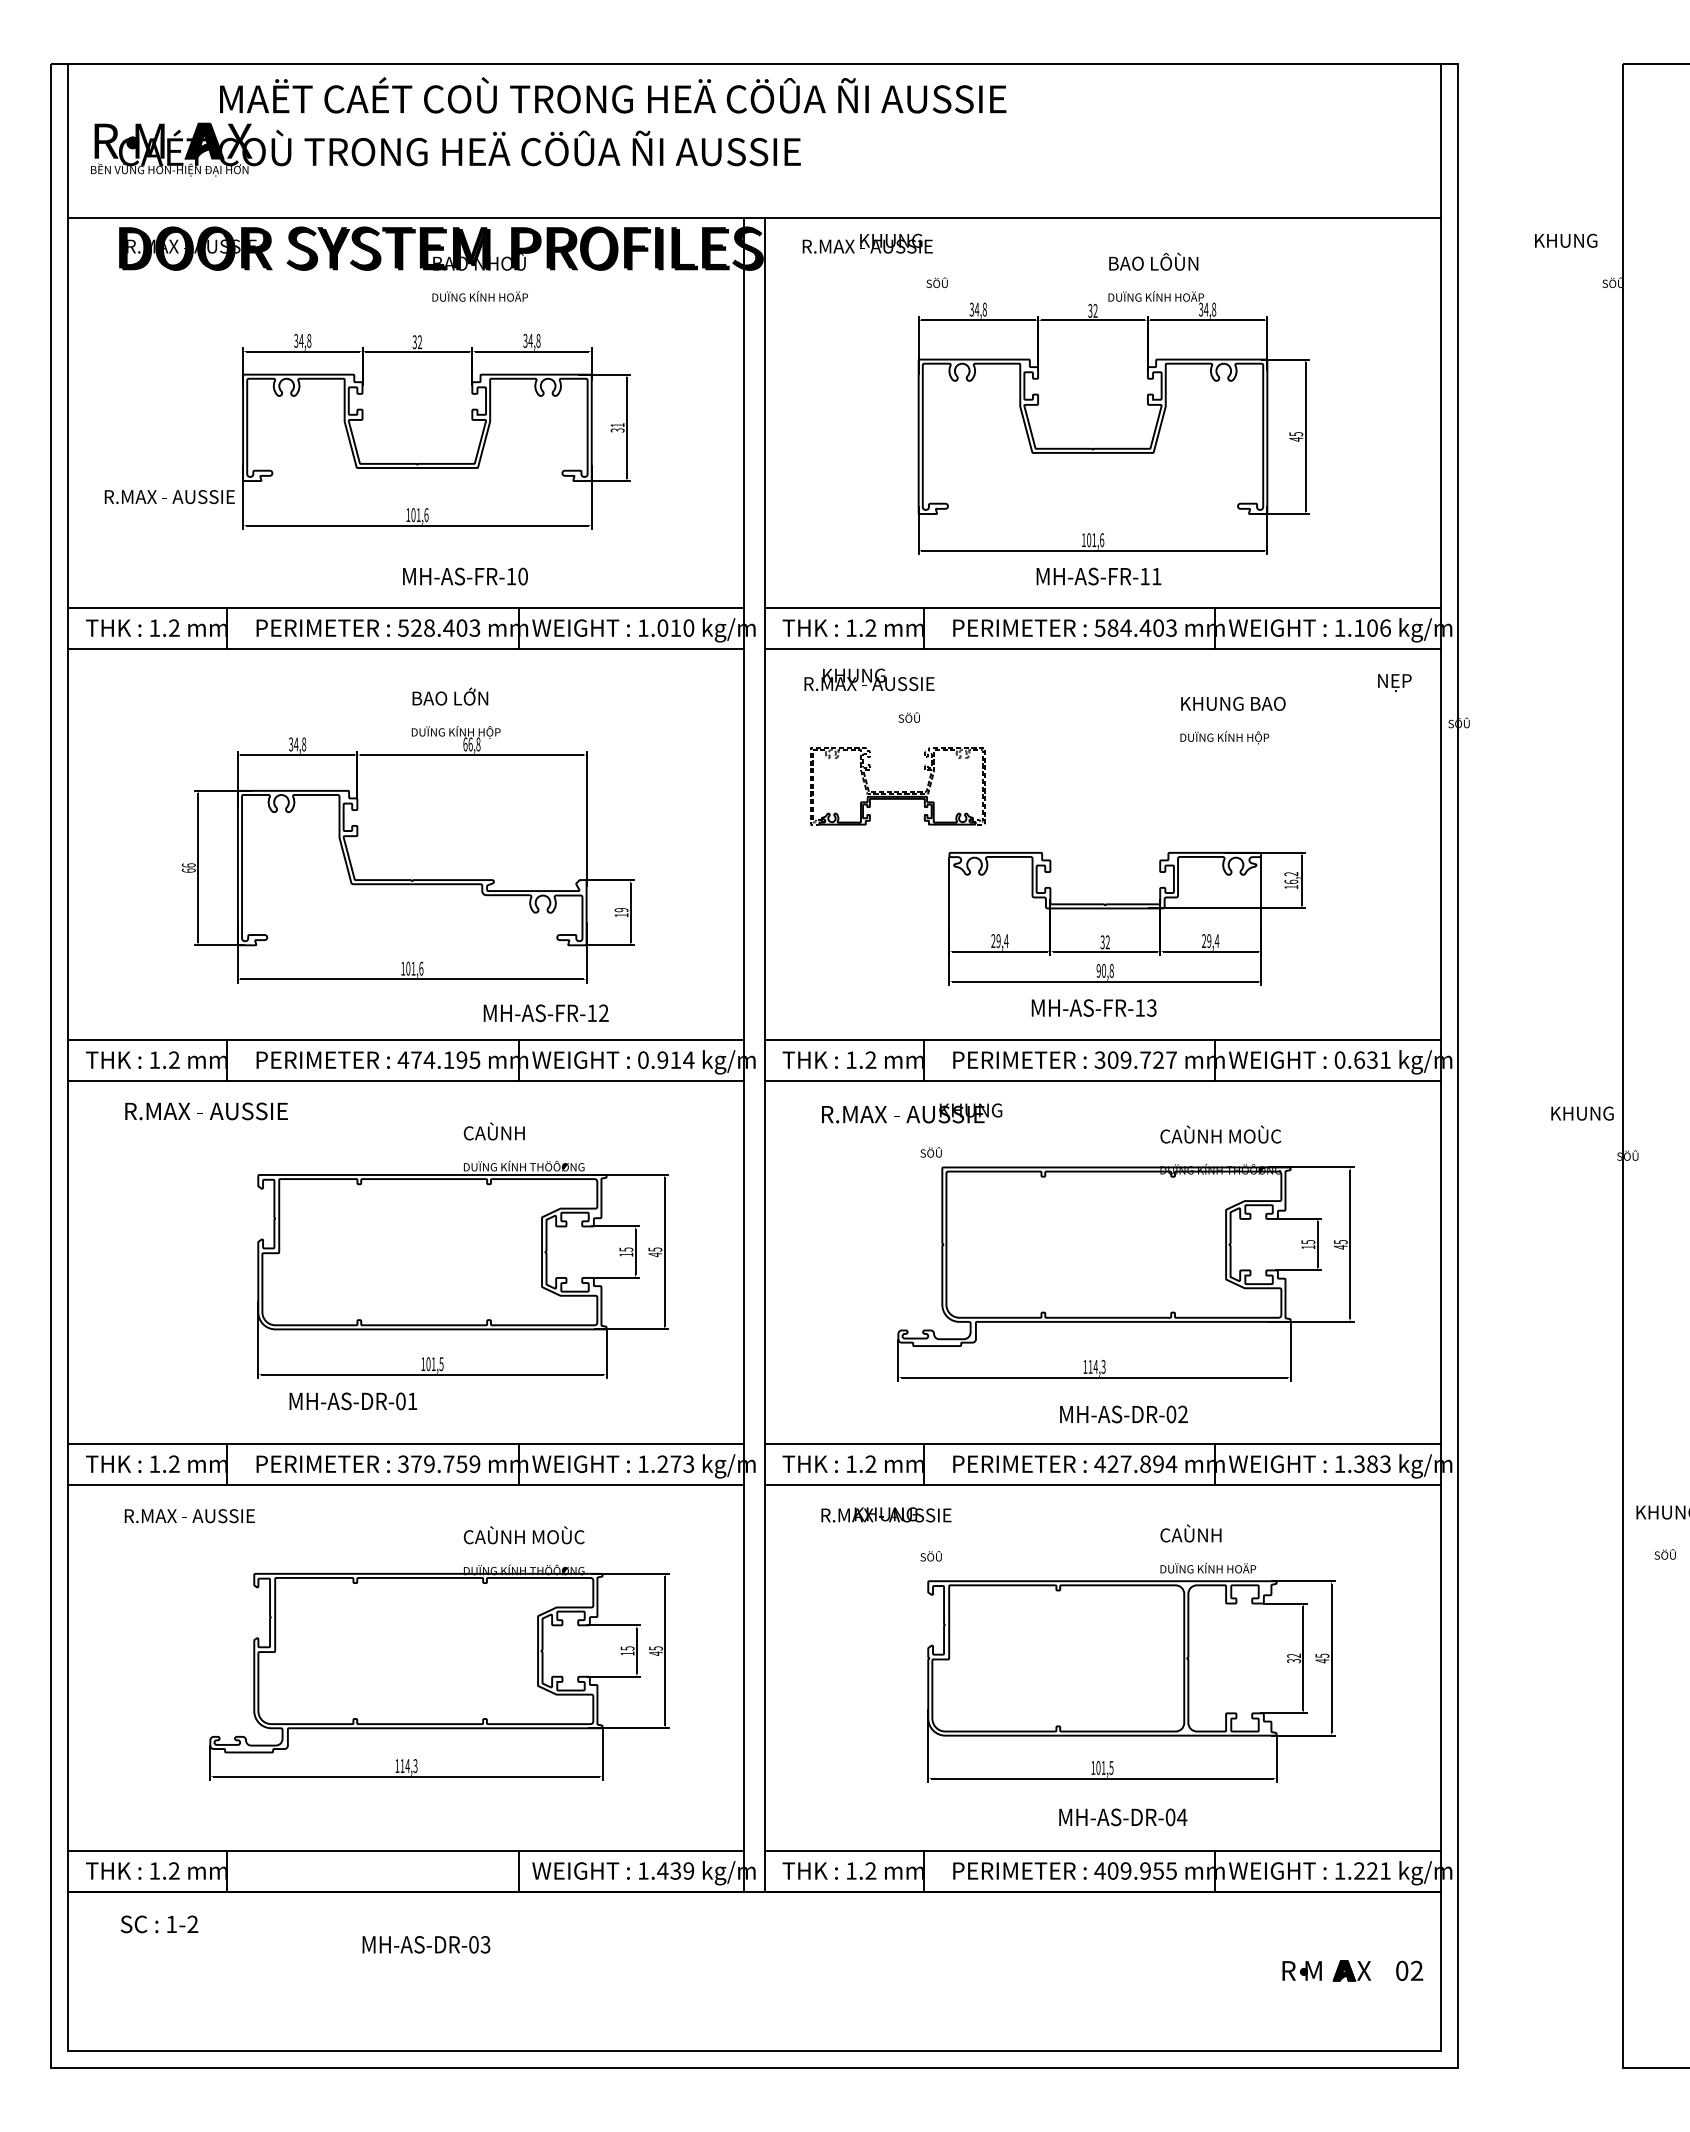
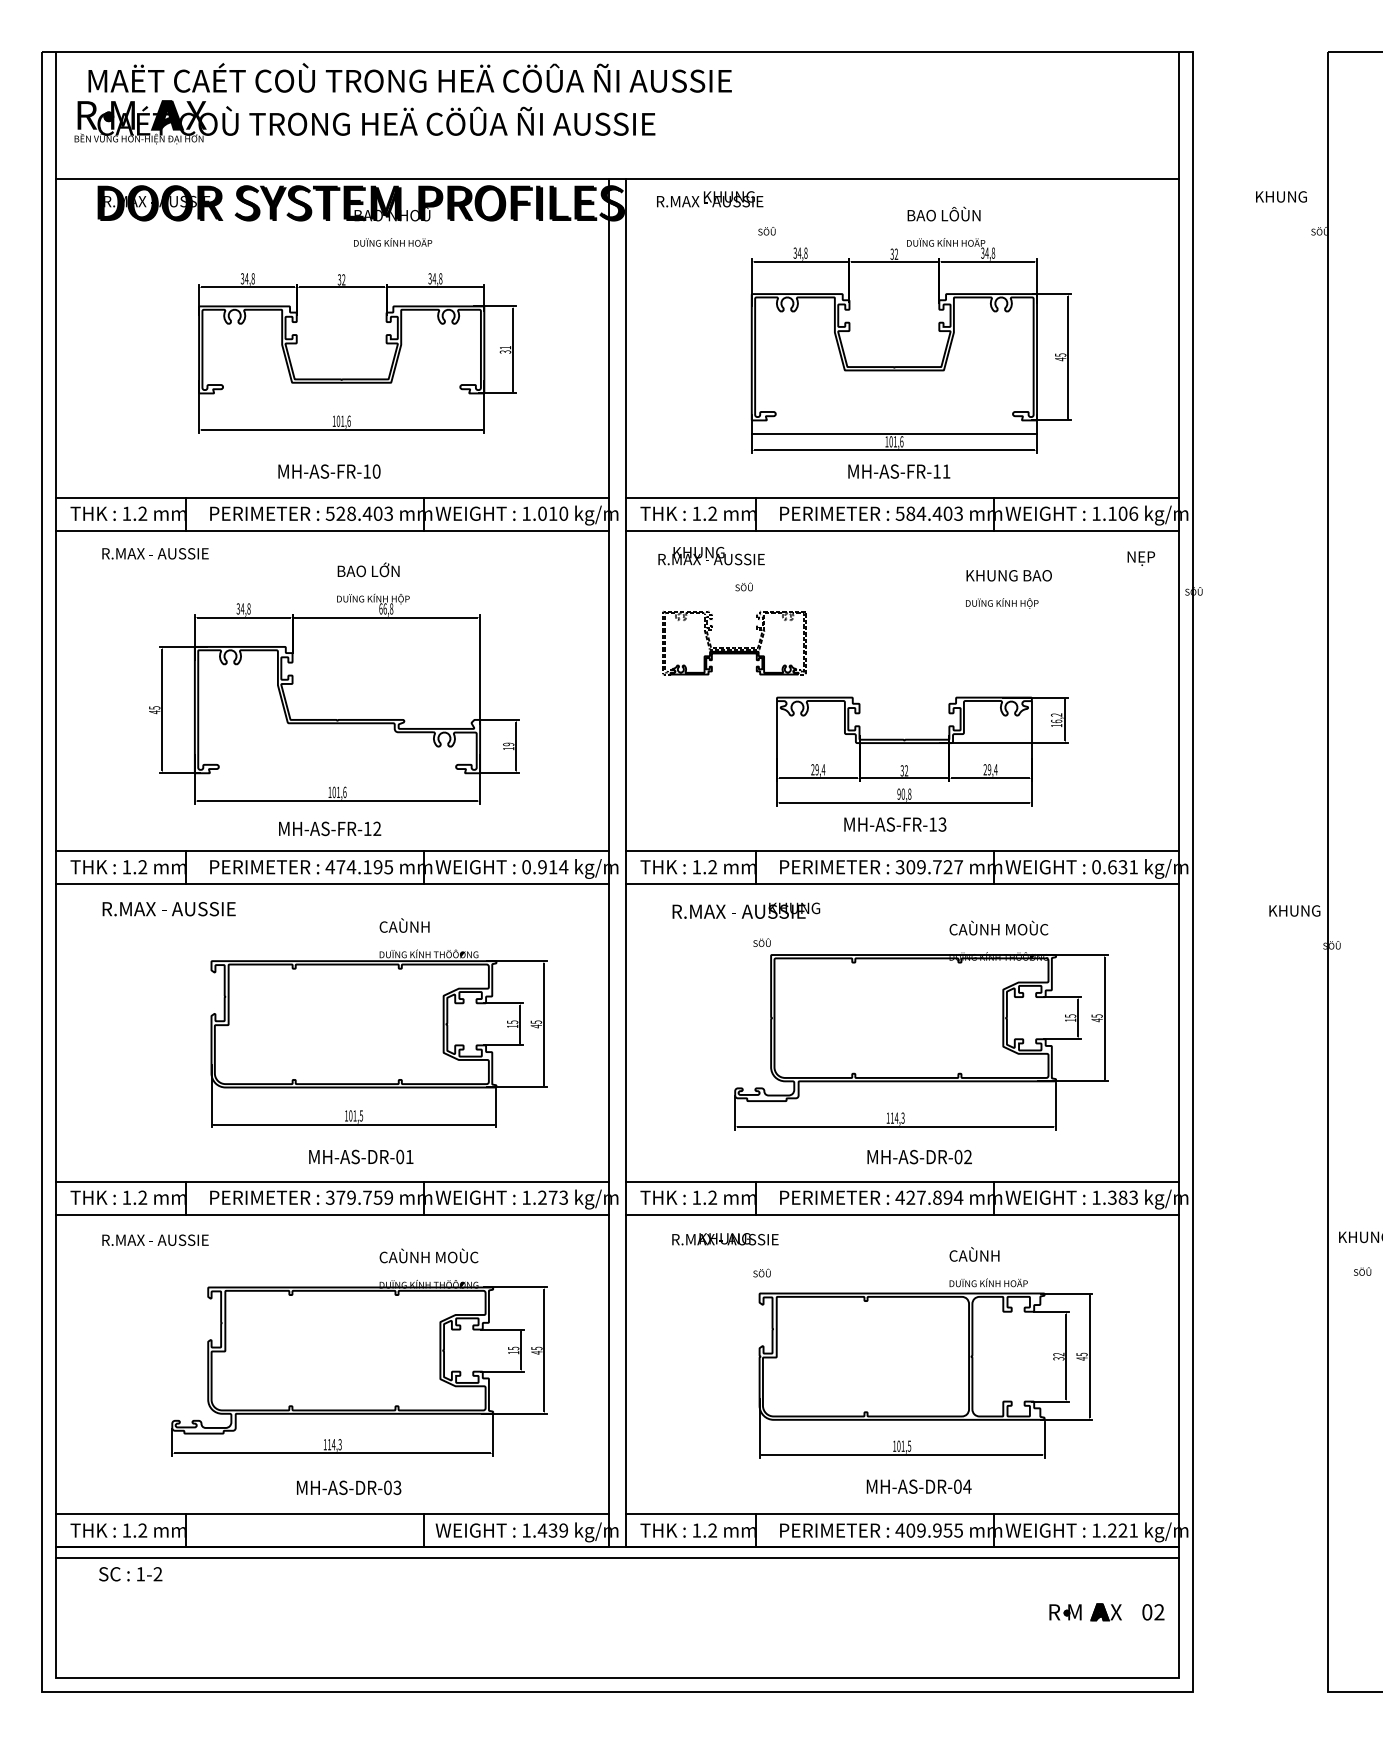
text: (613, 95) -> (410, 78), moved
text: (169, 497) -> (155, 554), moved
line: (1092, 530) -> (893, 433), added
text: (465, 576) -> (329, 471), moved
text: (188, 867) -> (154, 709), 66 -> 45
text: (545, 1013) -> (329, 829), moved
text: (353, 1401) -> (361, 1157), moved
line: (753, 1905) -> (616, 1558), added
text: (426, 1944) -> (349, 1487), moved

